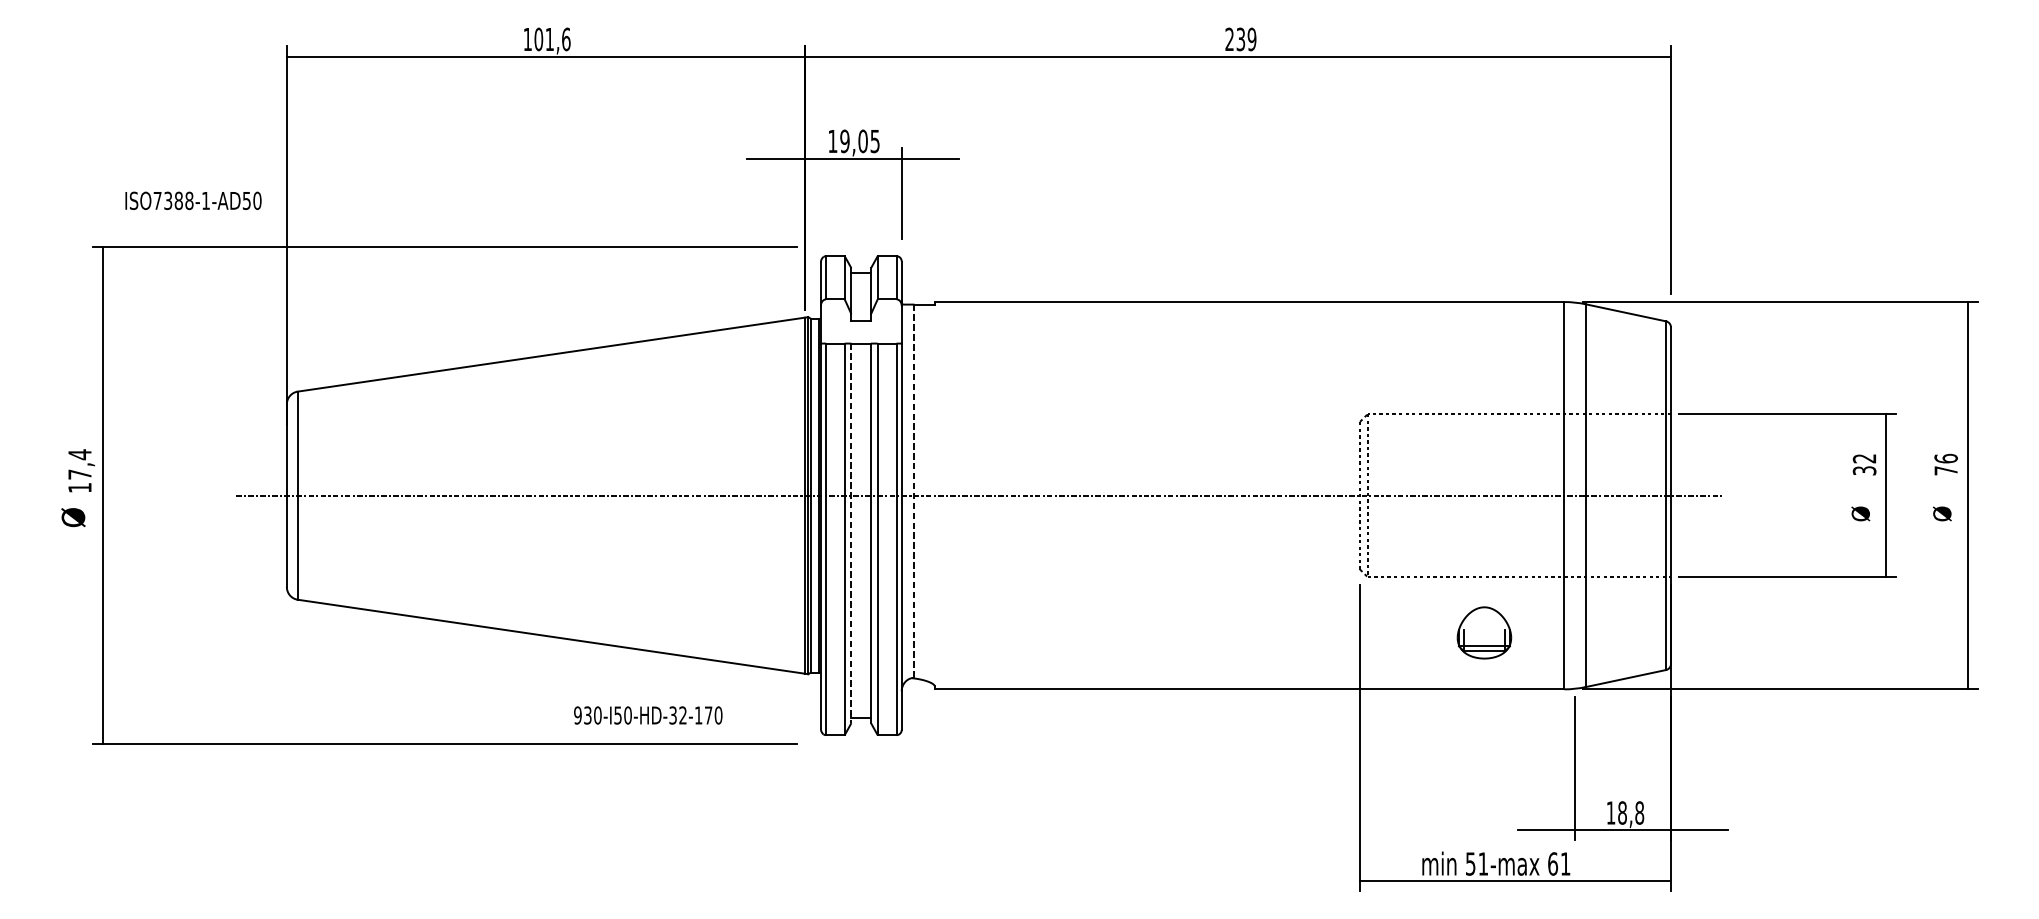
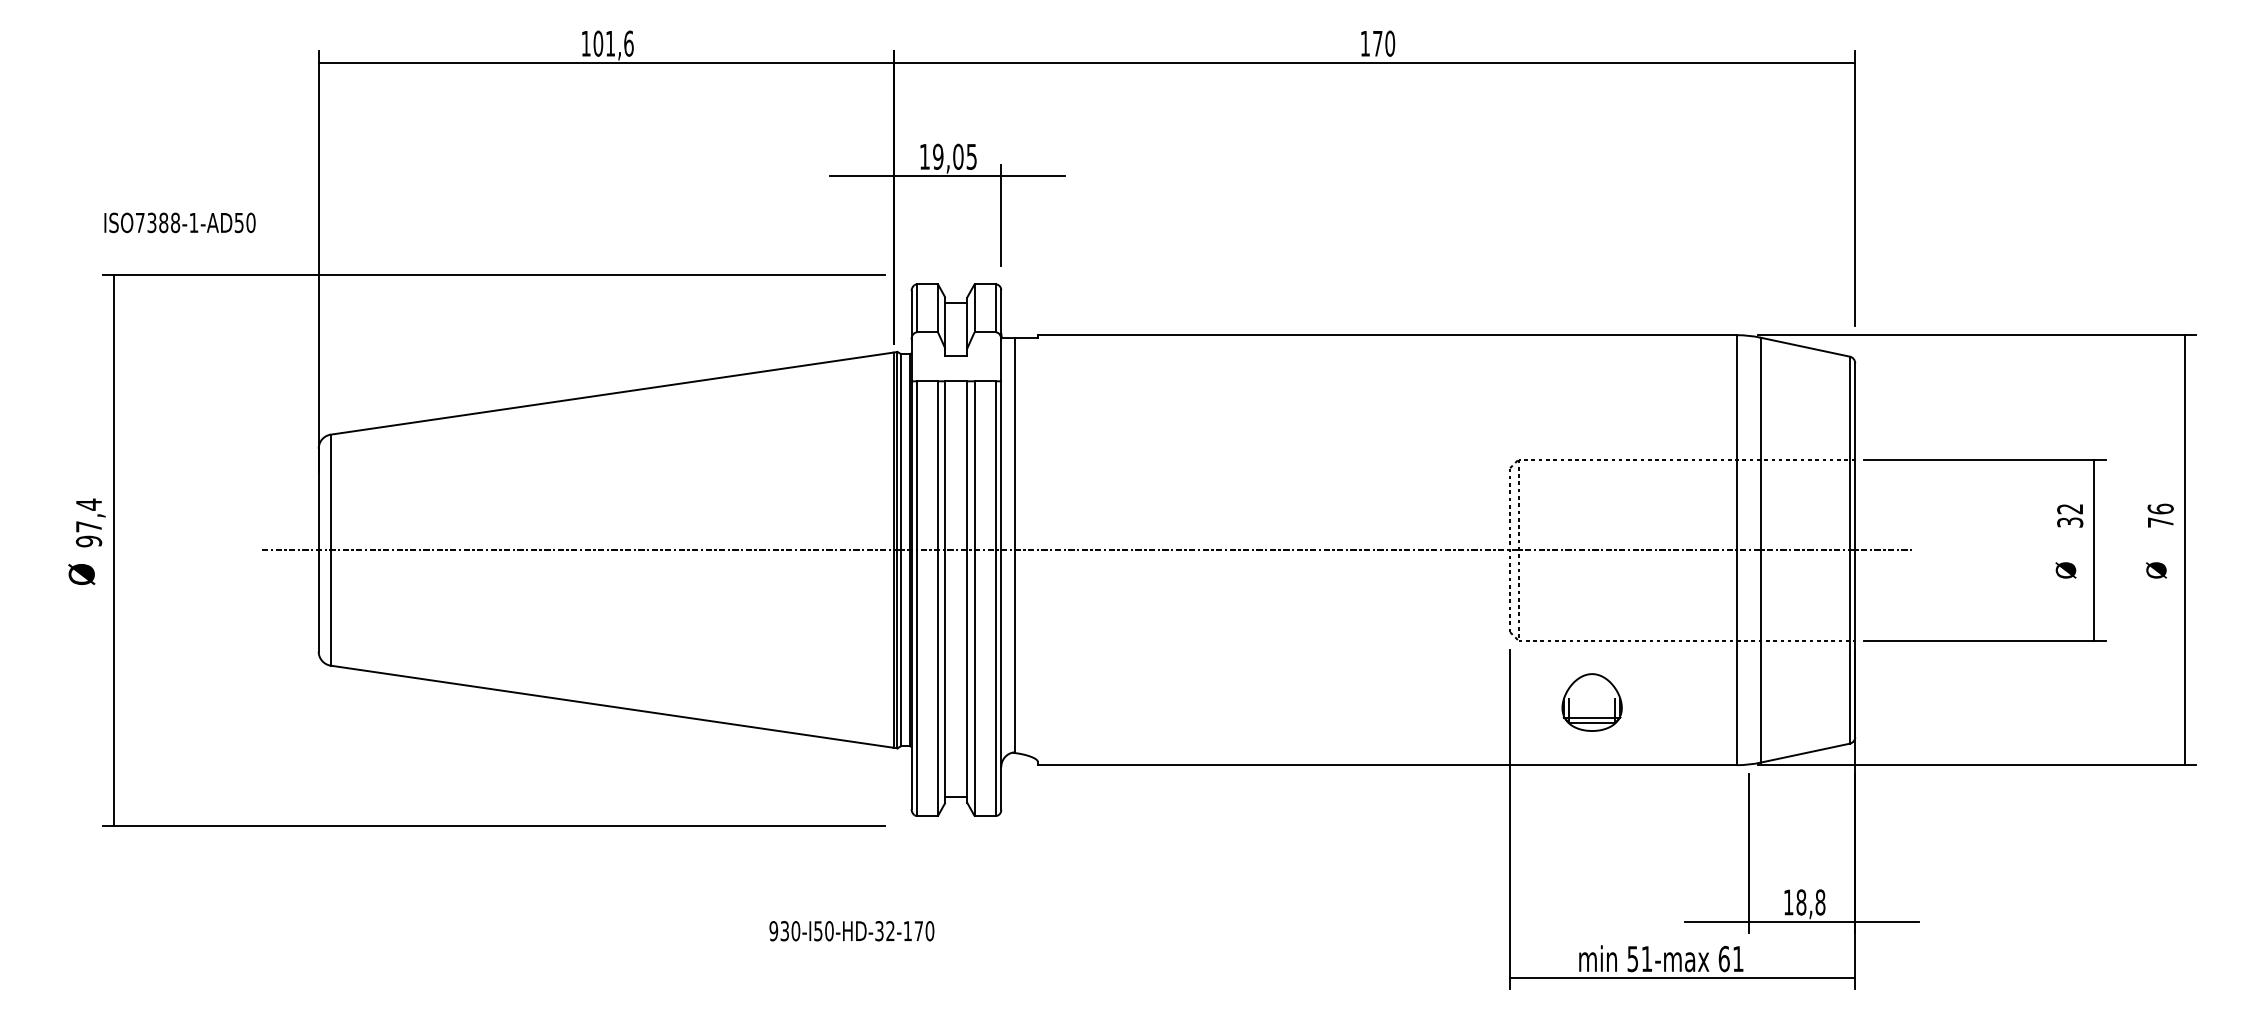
text: (1240, 39) -> (1377, 43), 239 -> 170
text: (193, 200) -> (179, 222), moved
text: (79, 487) -> (88, 541), 17,4 -> 97,4
line: (914, 491) -> (1015, 545), dashed -> solid
line: (851, 532) -> (945, 591), dashed -> solid
part: (1483, 632) -> (1591, 702), moved
text: (647, 715) -> (851, 931), moved

